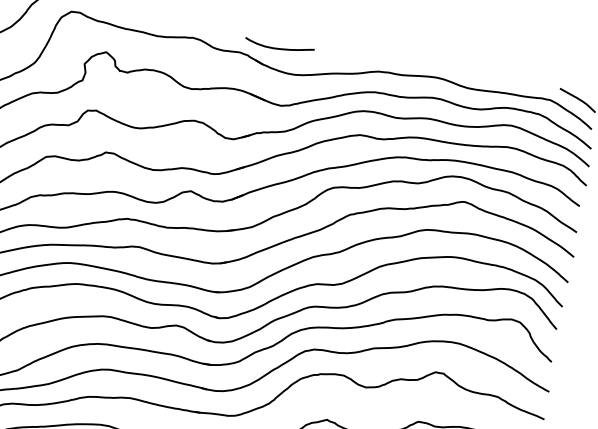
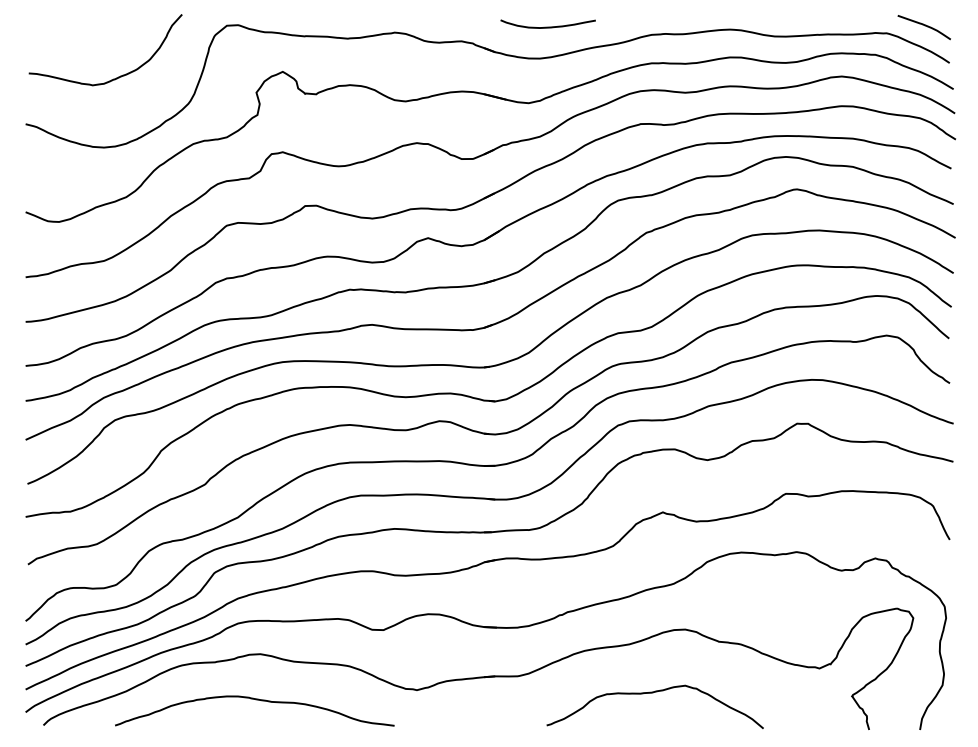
curve: (278, 48) -> (547, 26), moved

